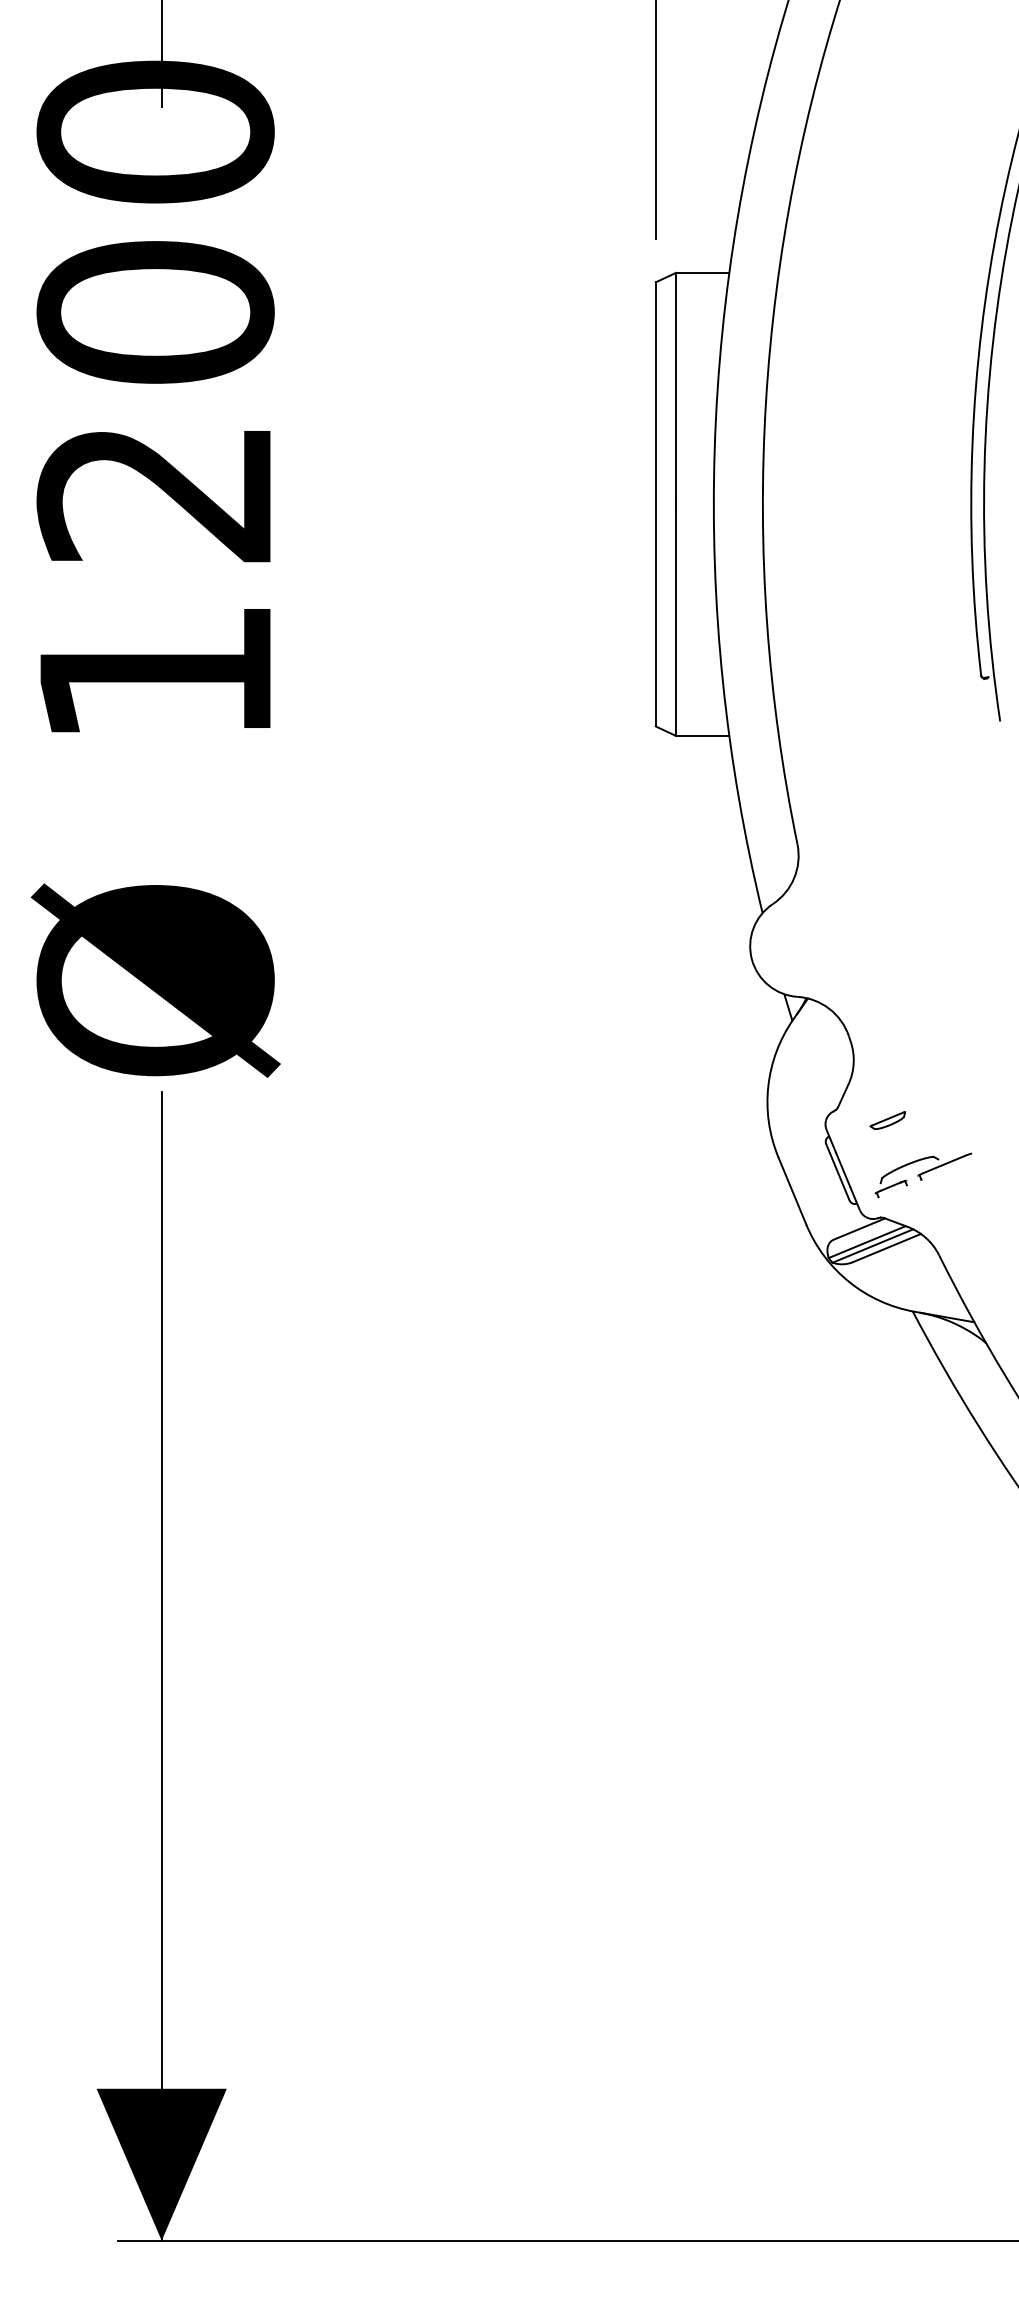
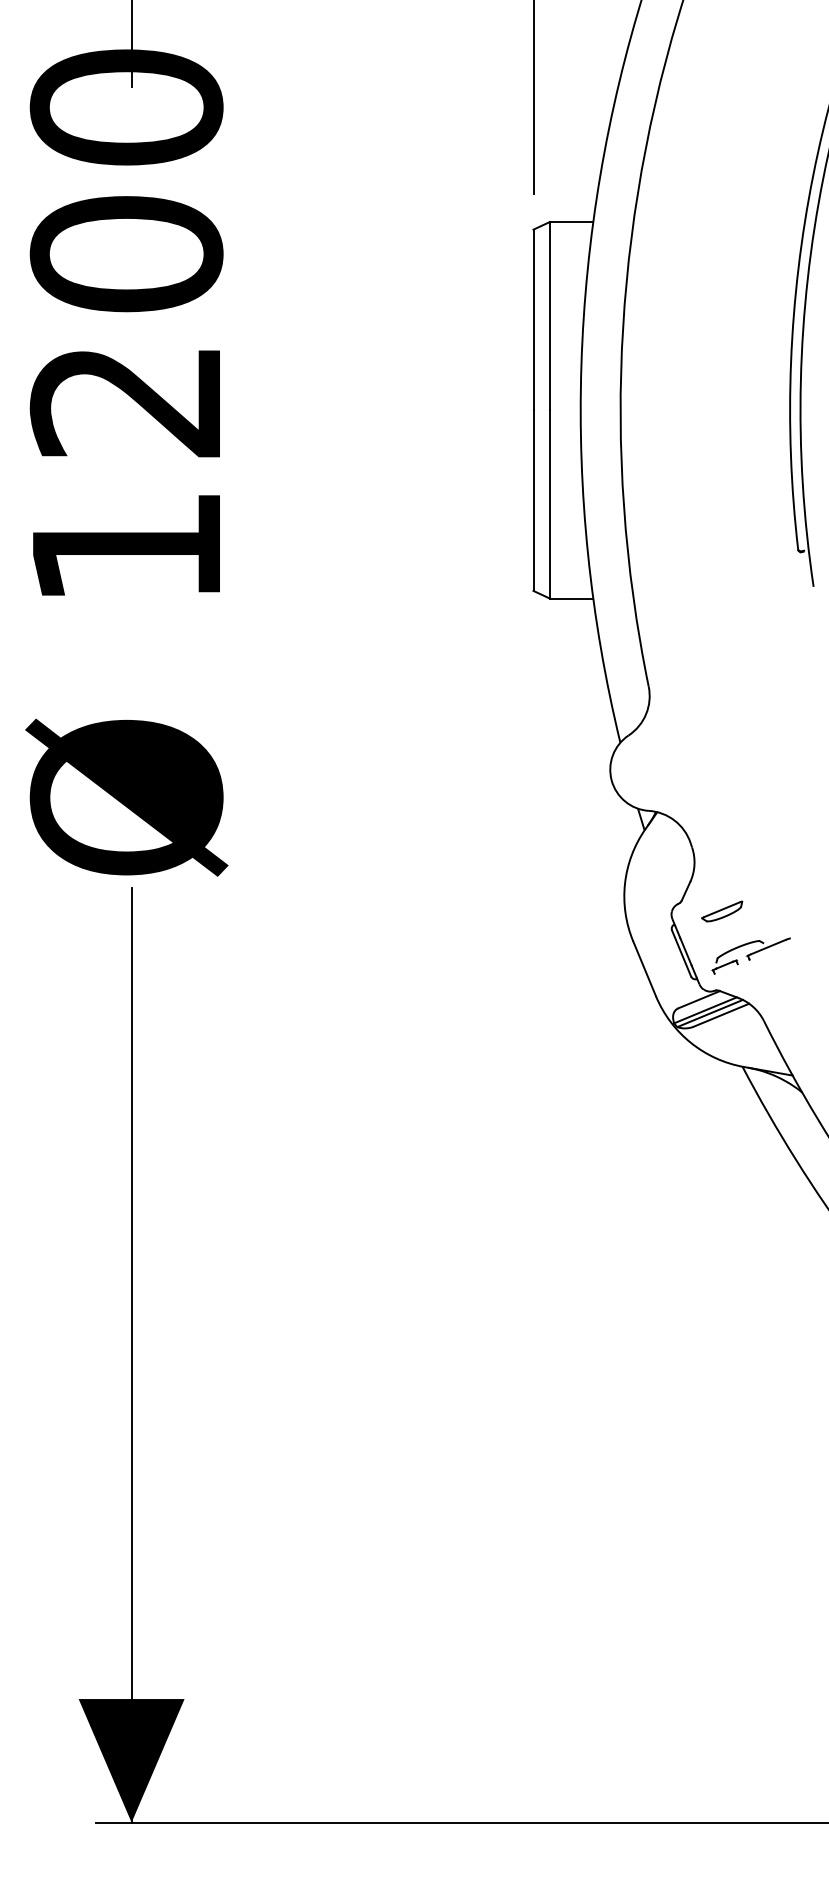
part: (888, 1120) -> (722, 911), size x1.43

